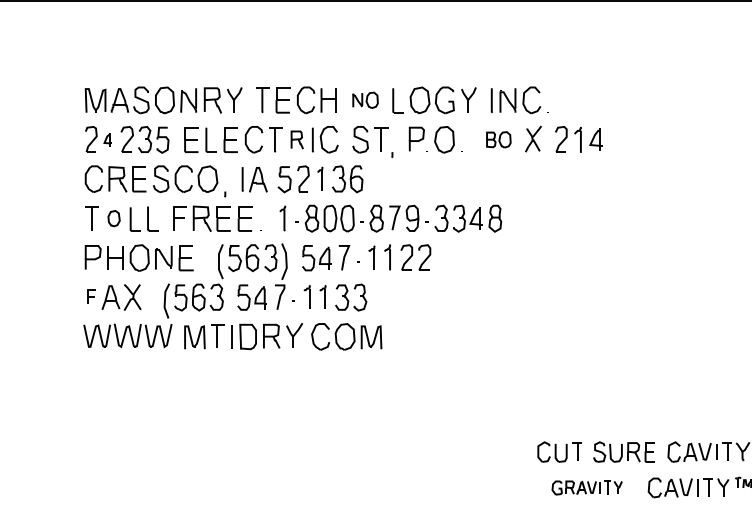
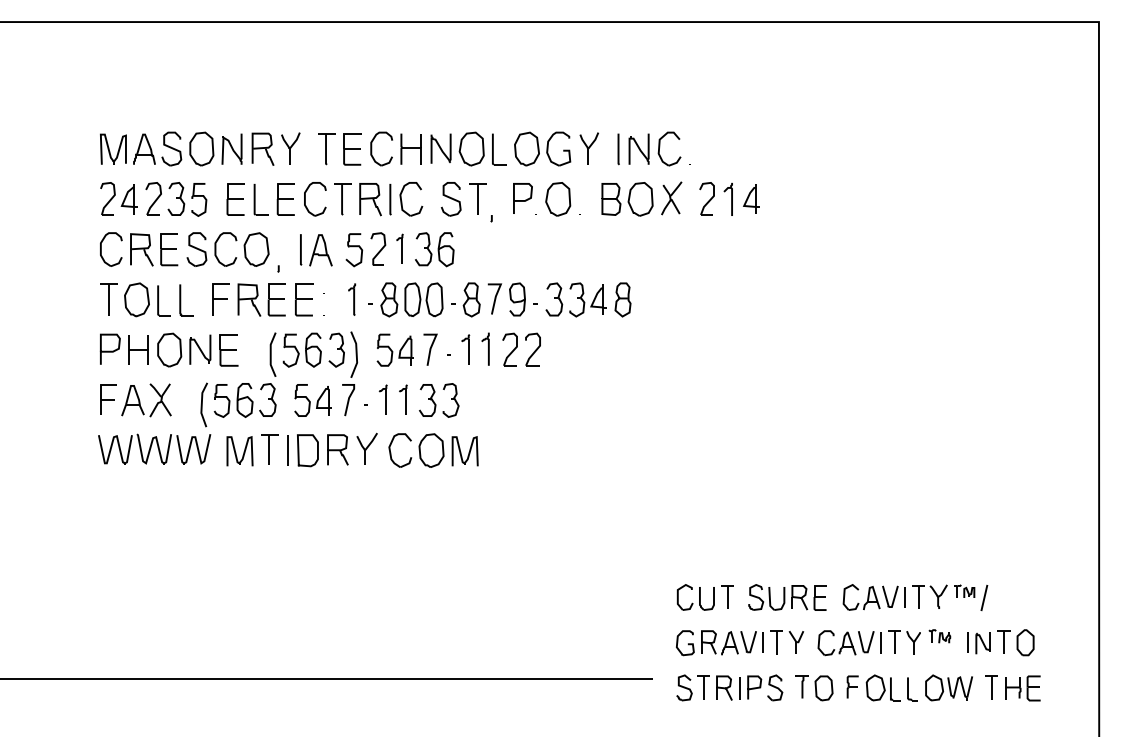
part: (365, 99) -> (457, 148), size x1.67
part: (107, 139) -> (128, 199), size x1.67
part: (297, 139) -> (370, 199), size x1.43
part: (498, 139) -> (627, 199), size x1.67
part: (113, 218) -> (136, 299), size x1.67
part: (91, 296) -> (108, 399), size x1.67
part: (587, 488) -> (740, 643), size x1.43

